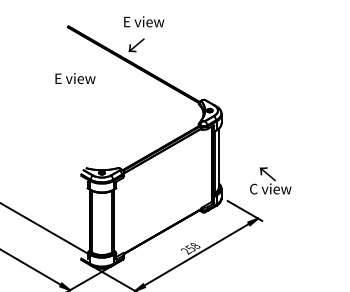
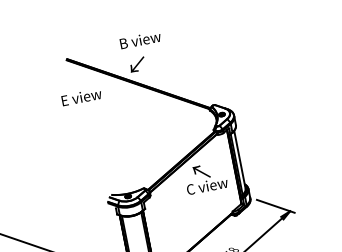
text: (143, 21) -> (139, 39), E view -> B view
text: (75, 78) -> (81, 97), moved
text: (270, 180) -> (205, 177), moved

